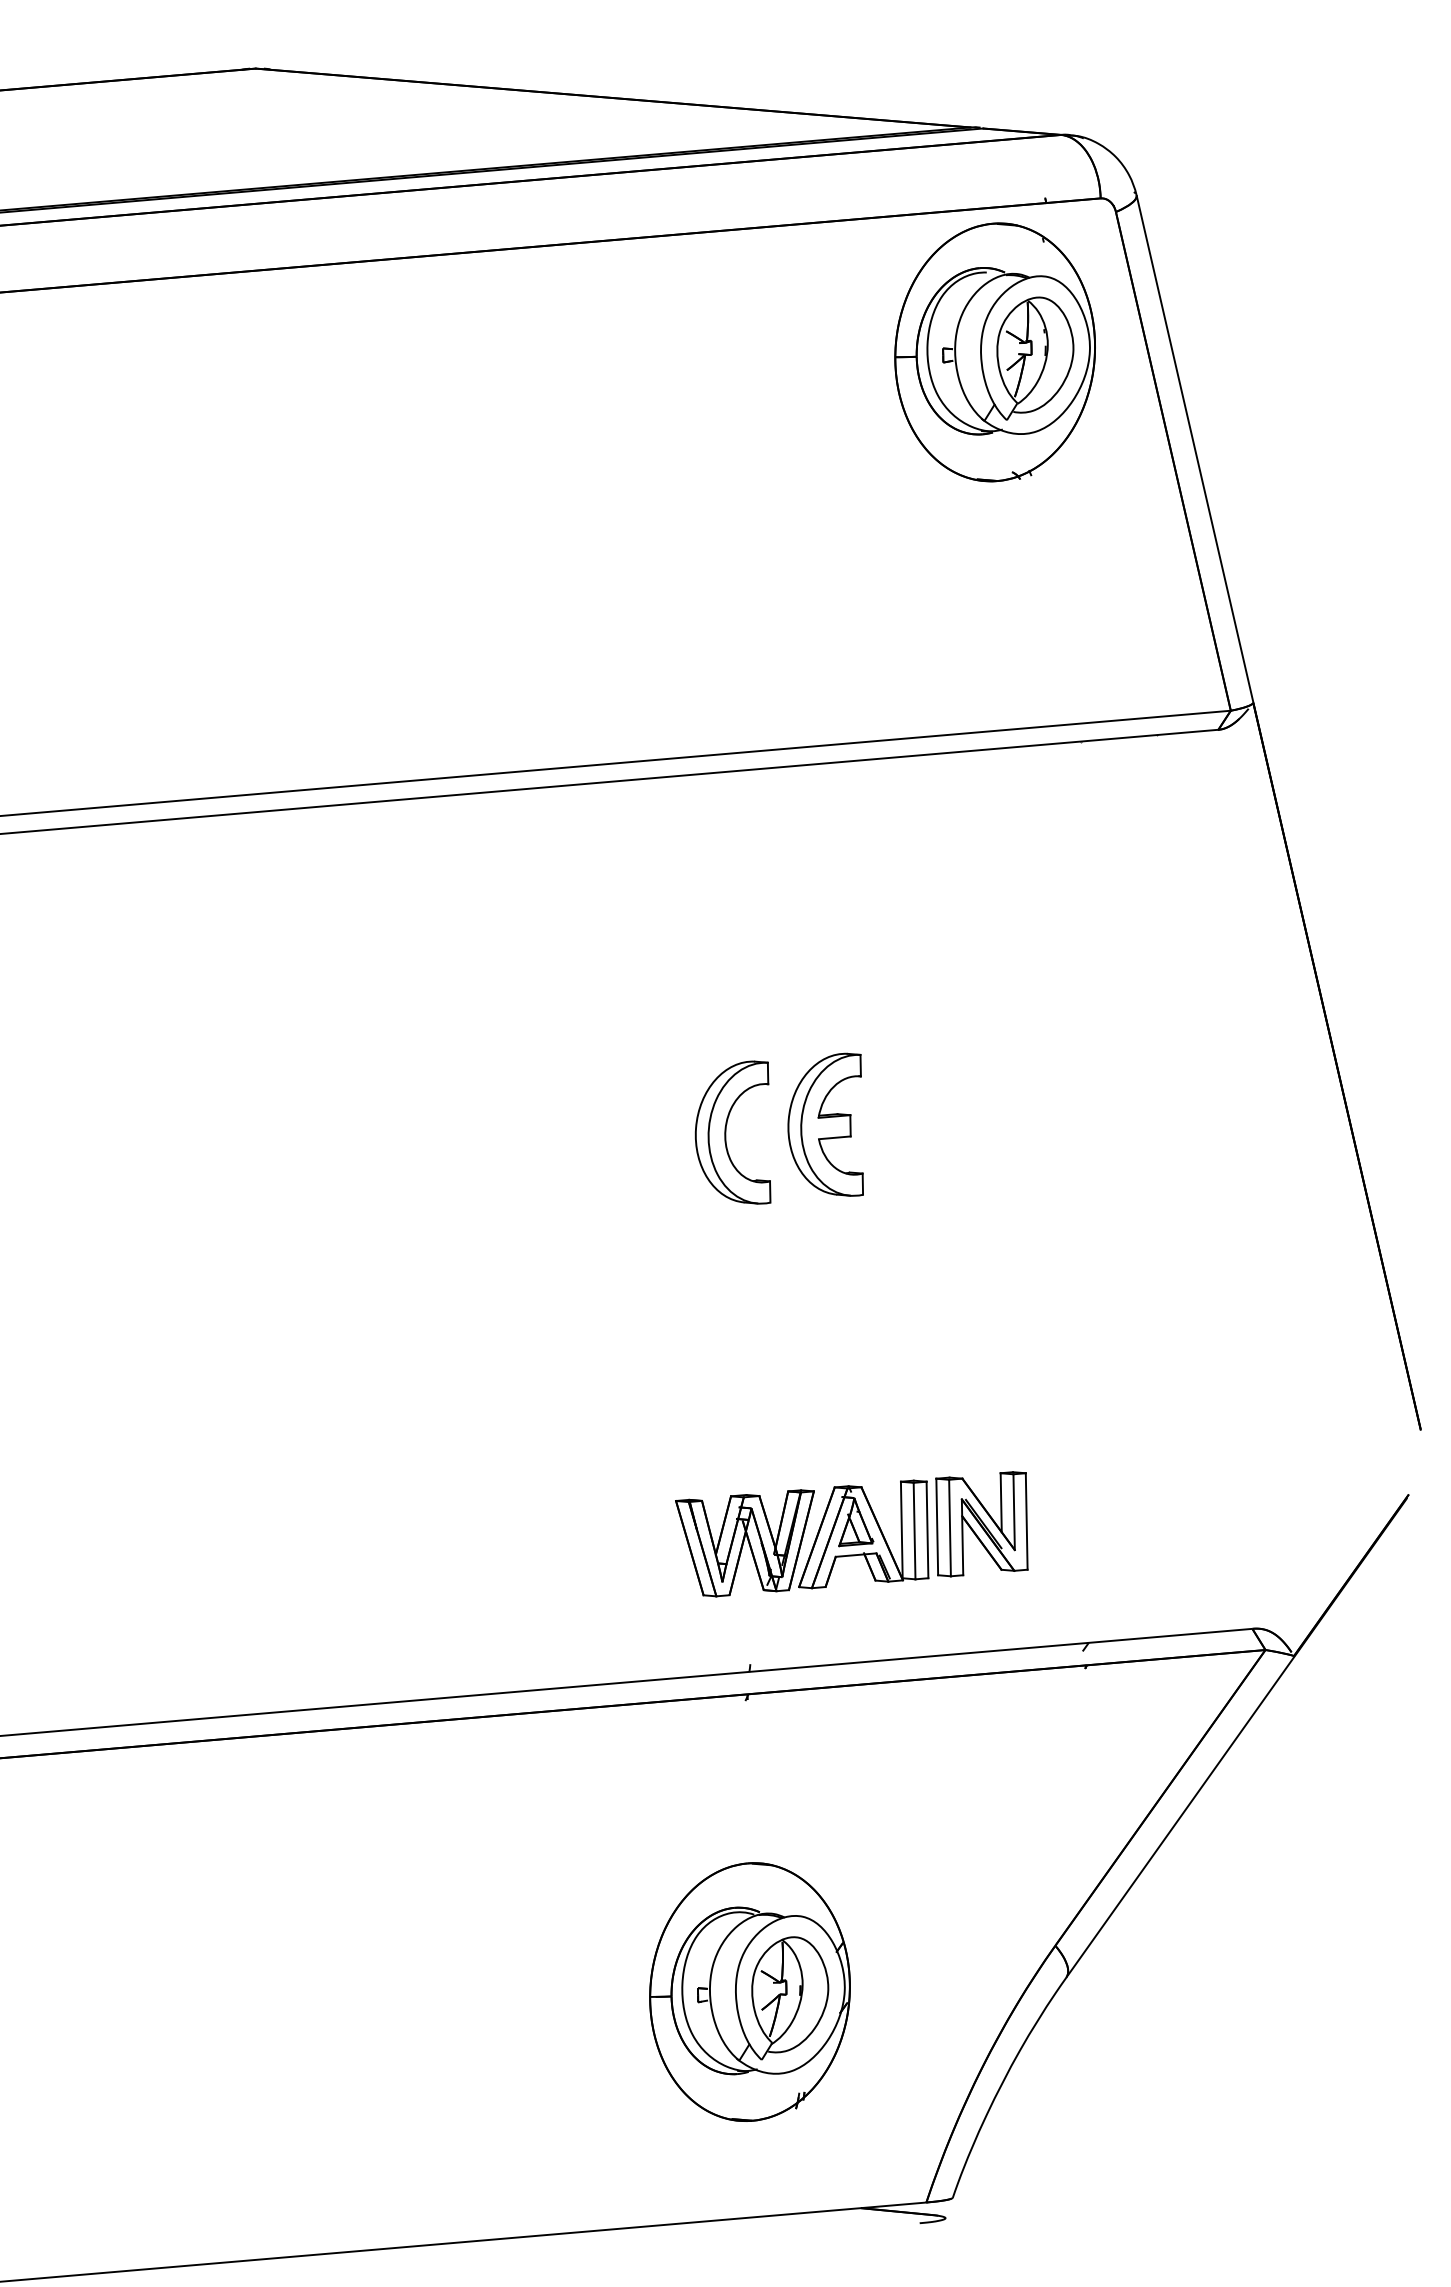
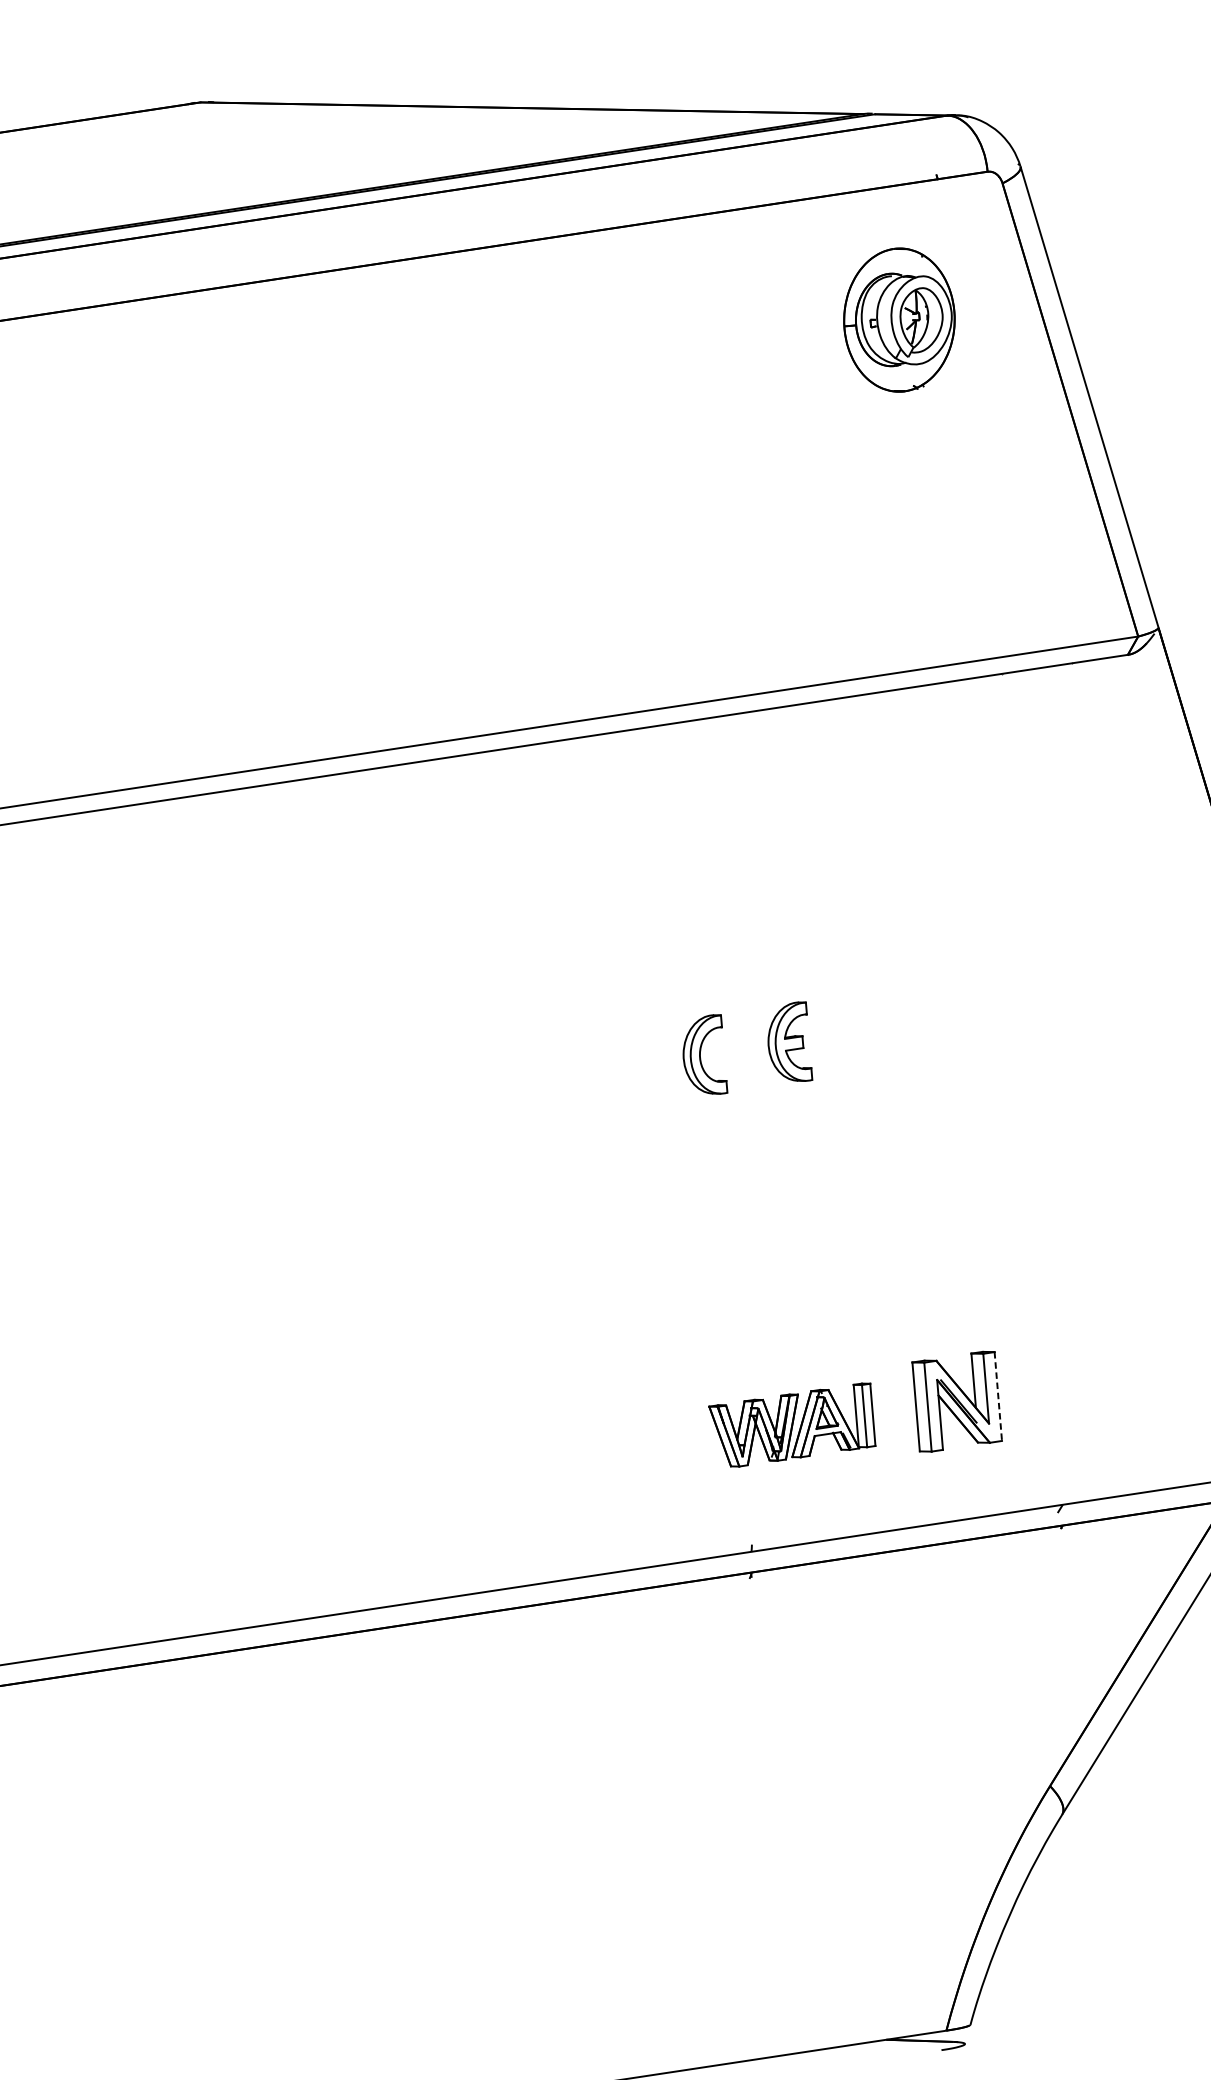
part: (994, 352) -> (898, 320), size x0.6
part: (825, 1124) -> (789, 1042), size x0.6
part: (732, 1132) -> (703, 1055), size x0.6
line: (1026, 1521) -> (998, 1396), solid -> dashed
part: (802, 1538) -> (792, 1425), size x0.7
part: (749, 1991) -> (770, 1846), removed

